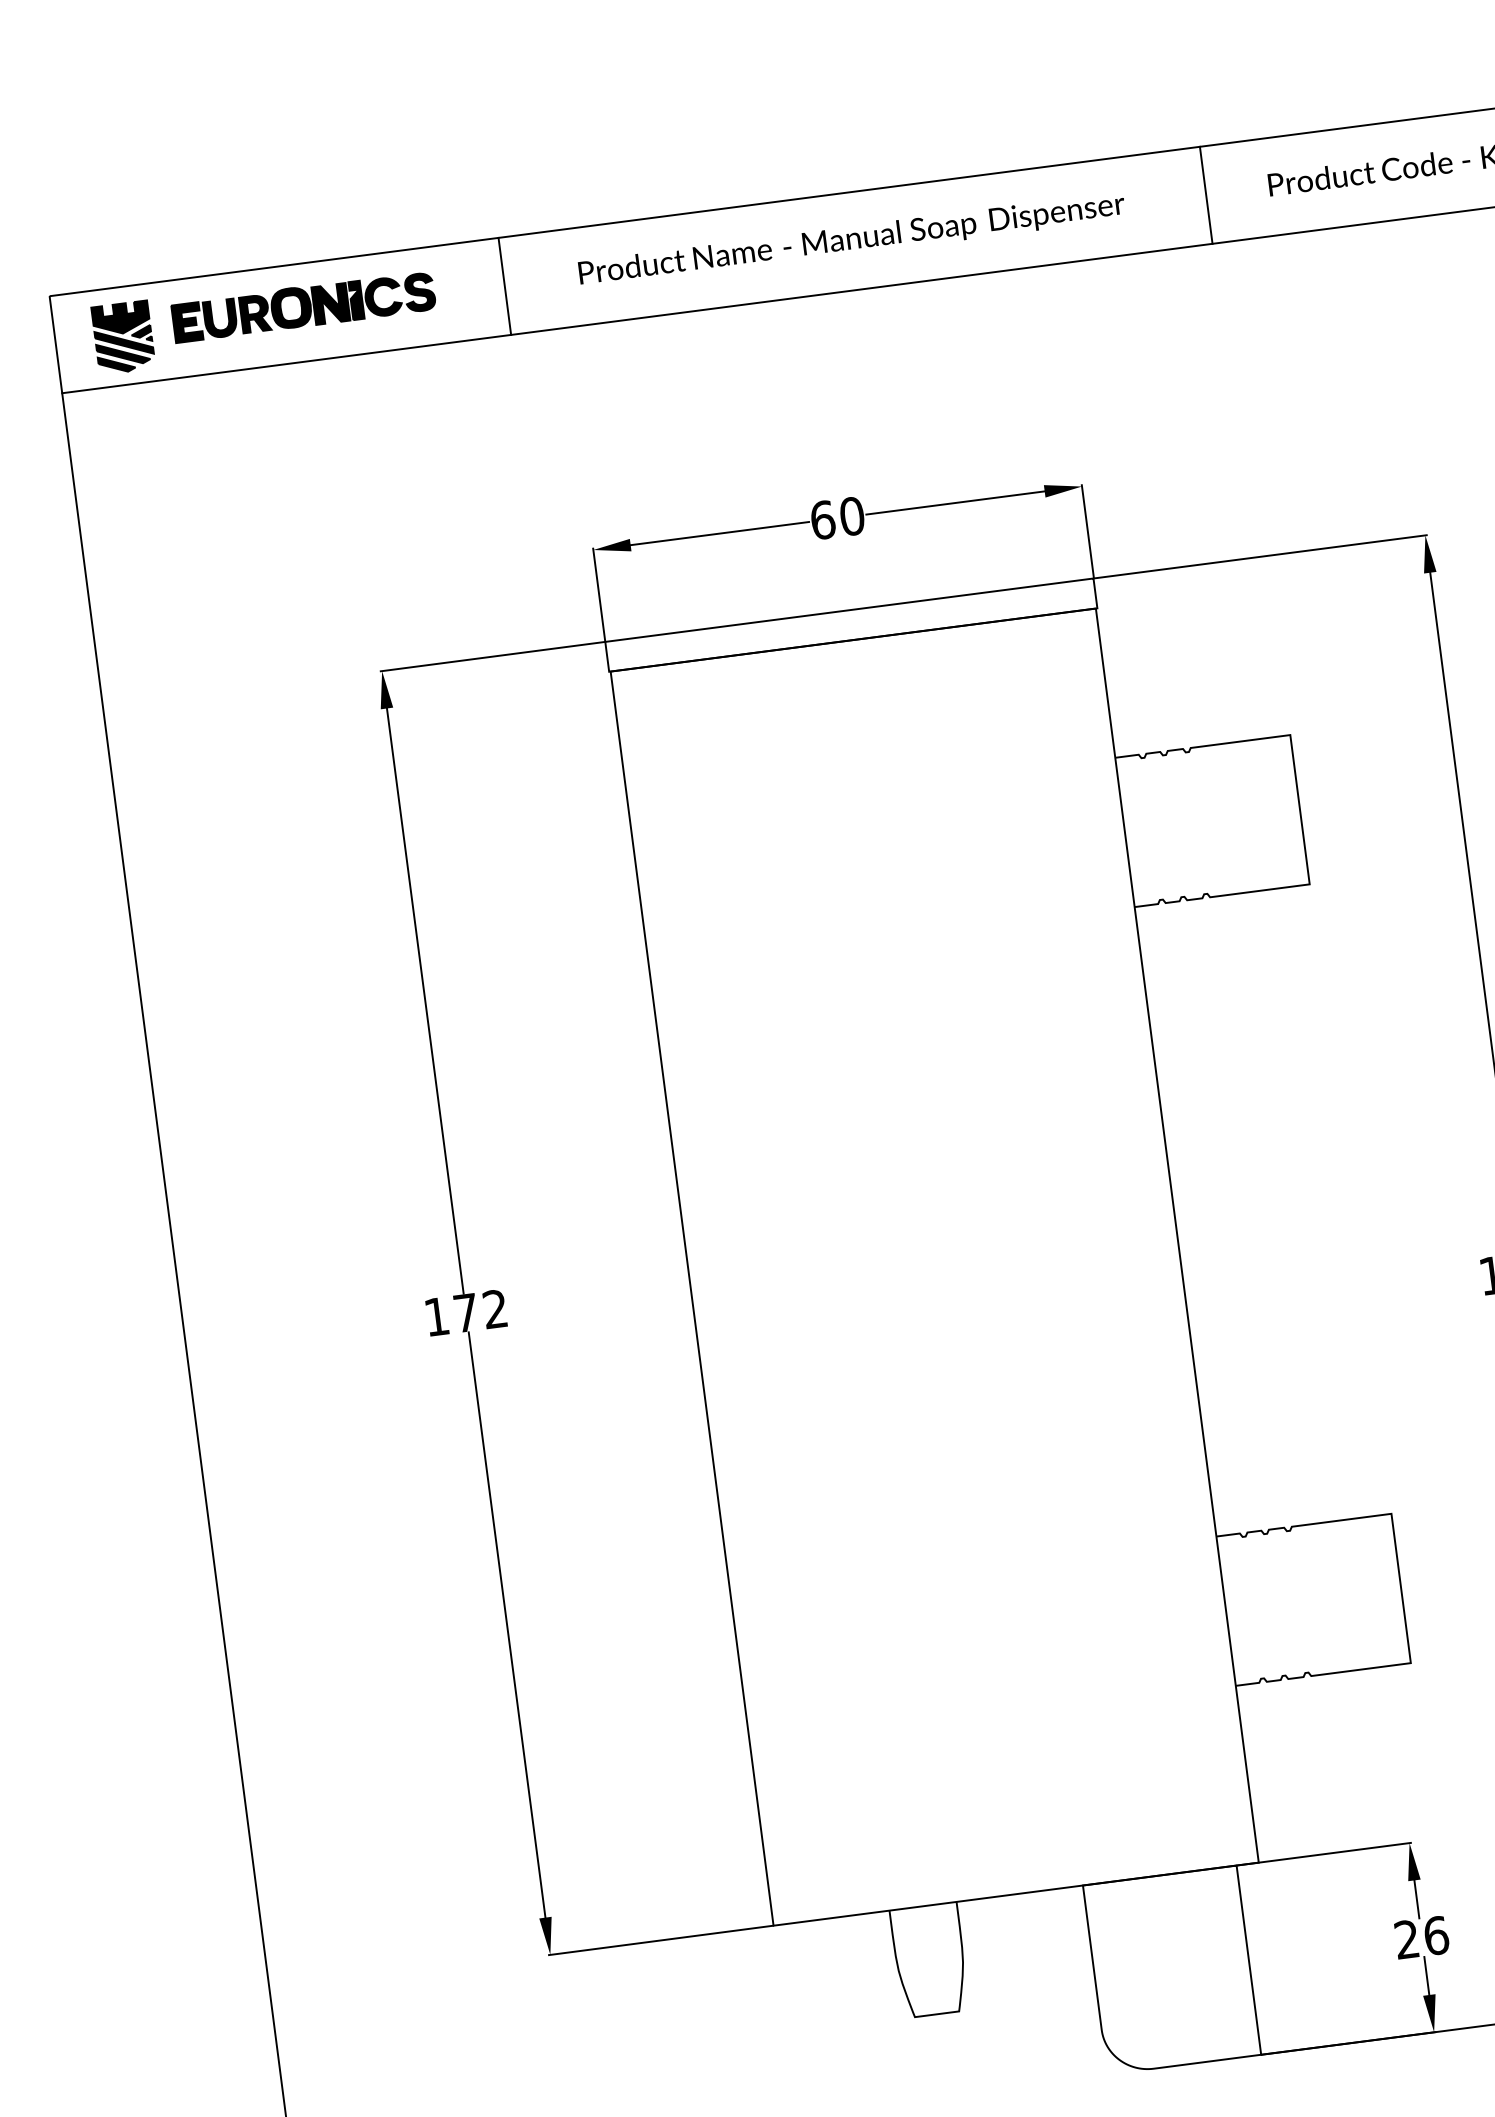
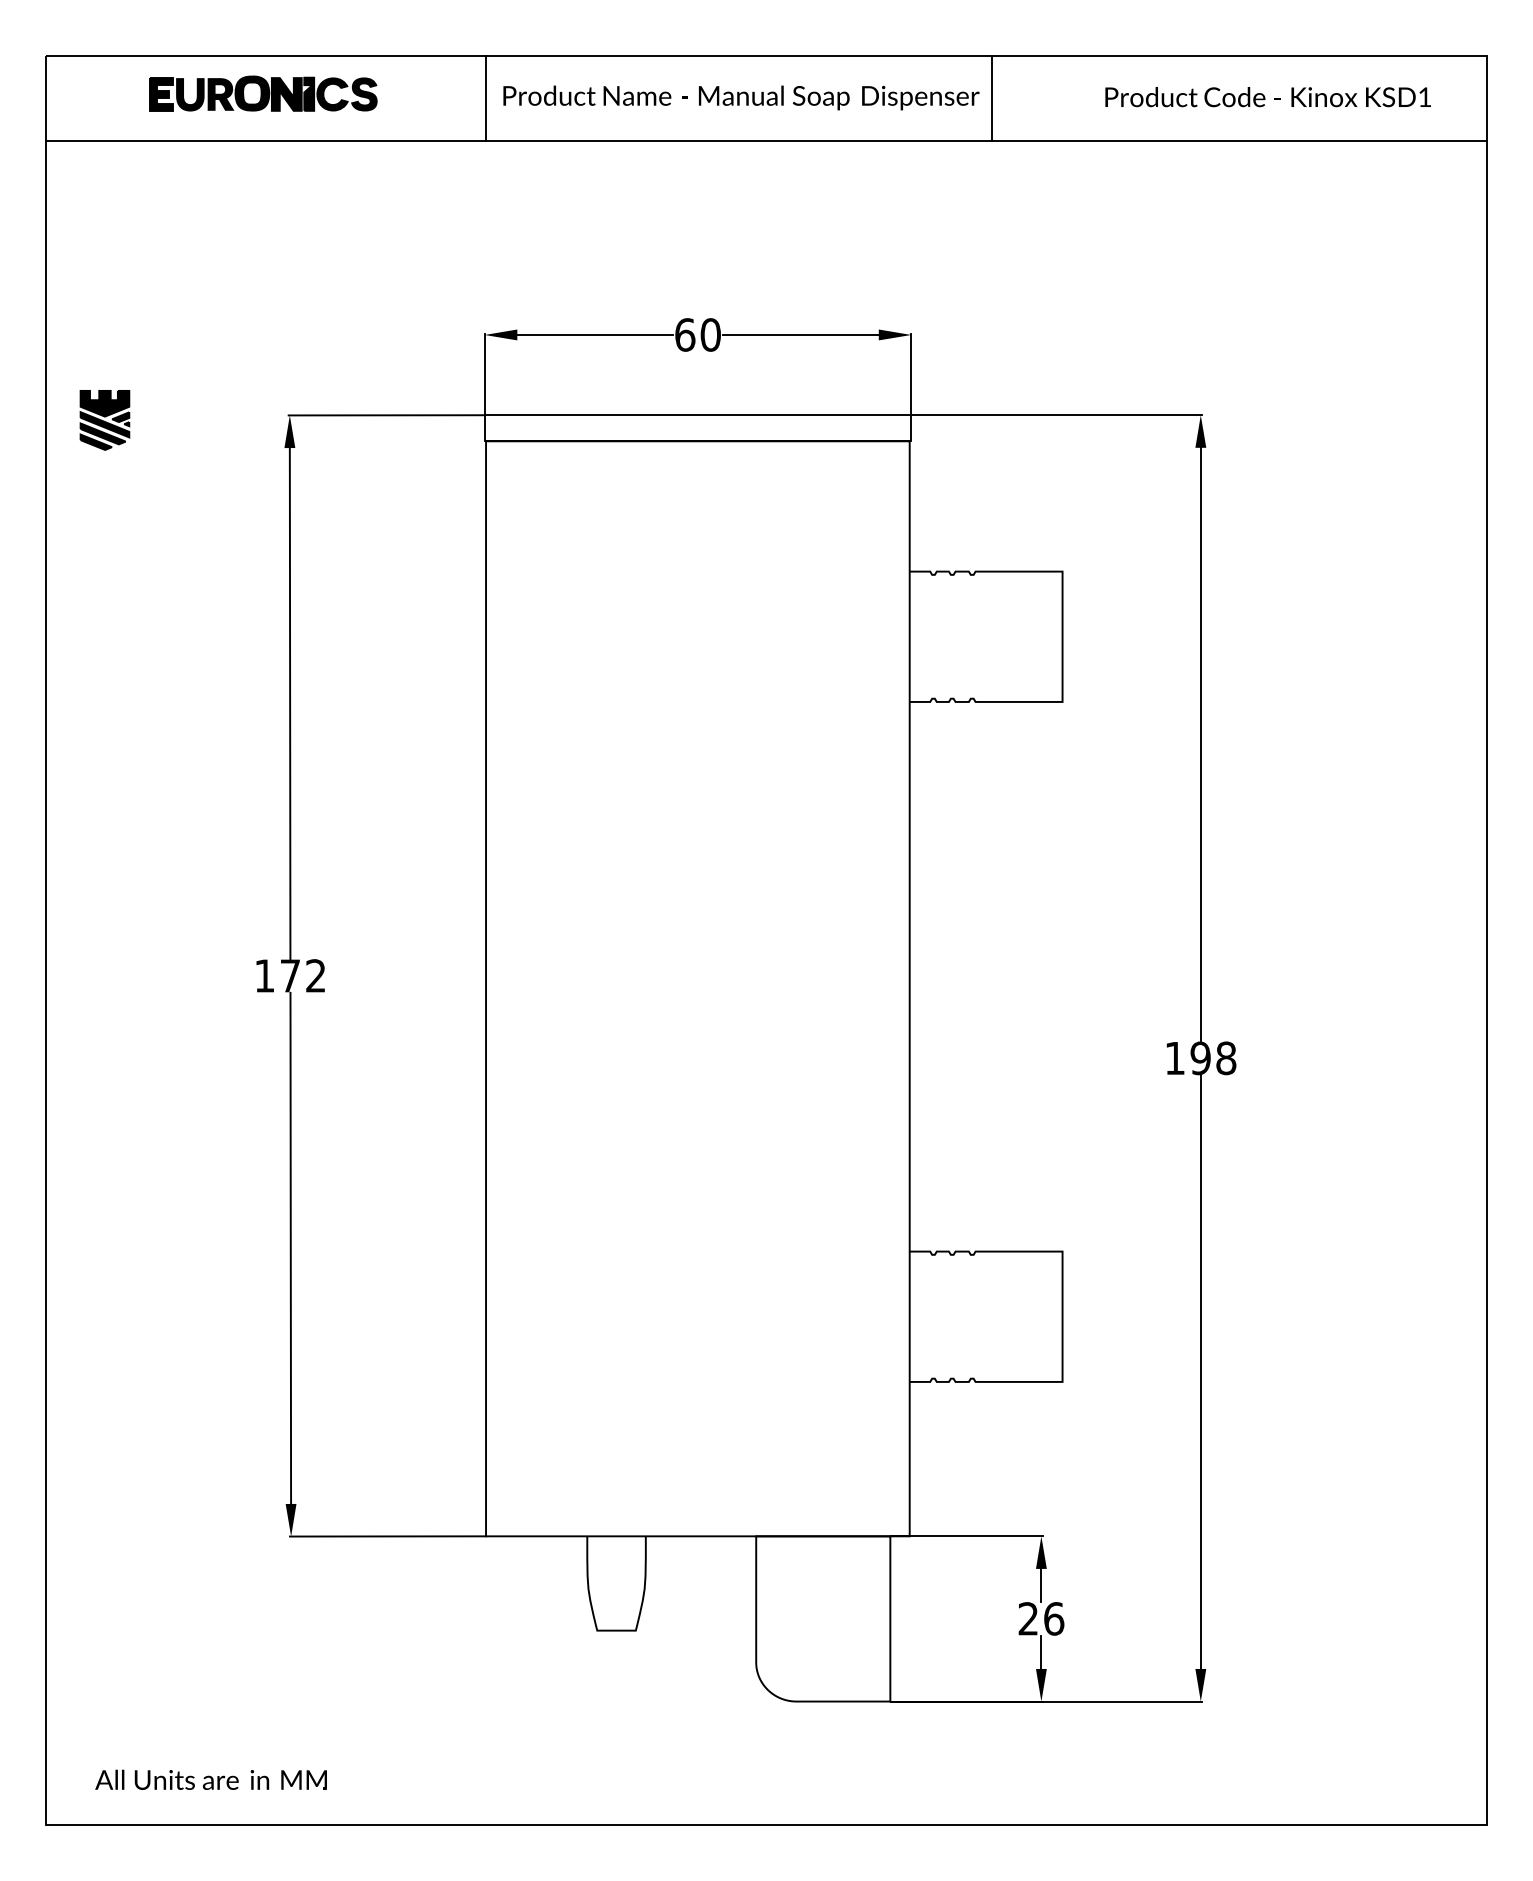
line: (1206, 195) -> (991, 98), moved
line: (505, 286) -> (486, 98), moved
part: (123, 338) -> (104, 420), moved

